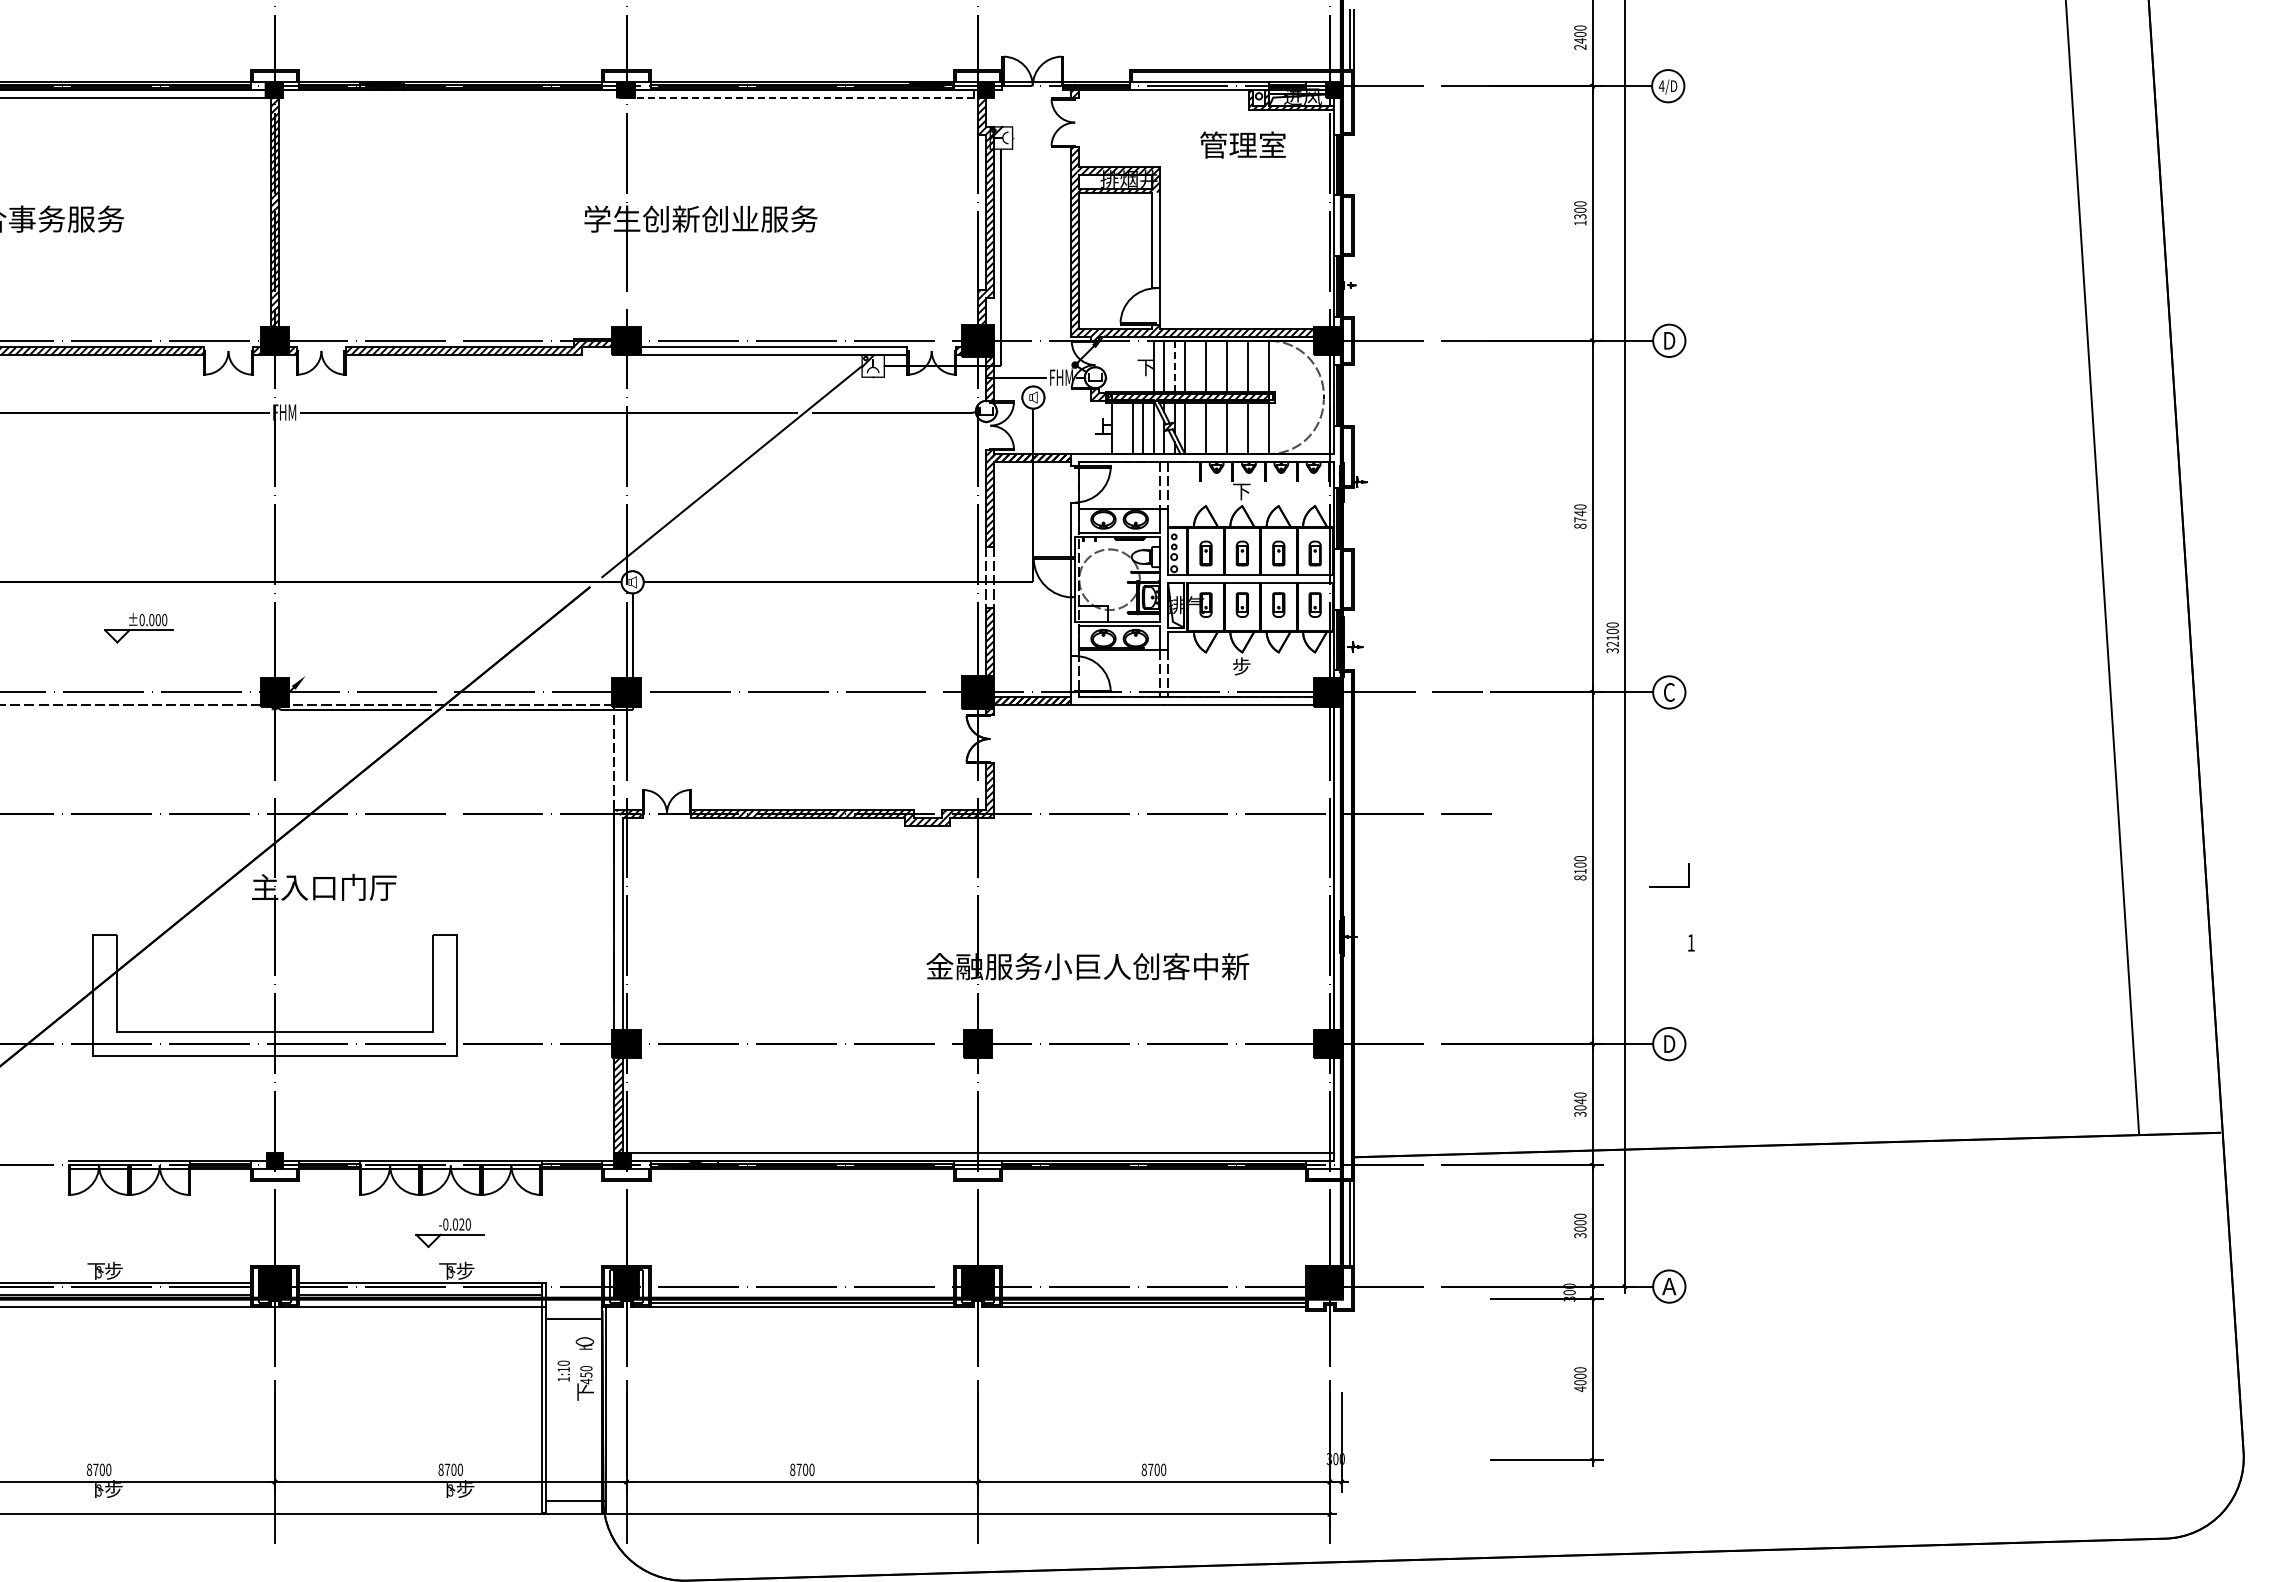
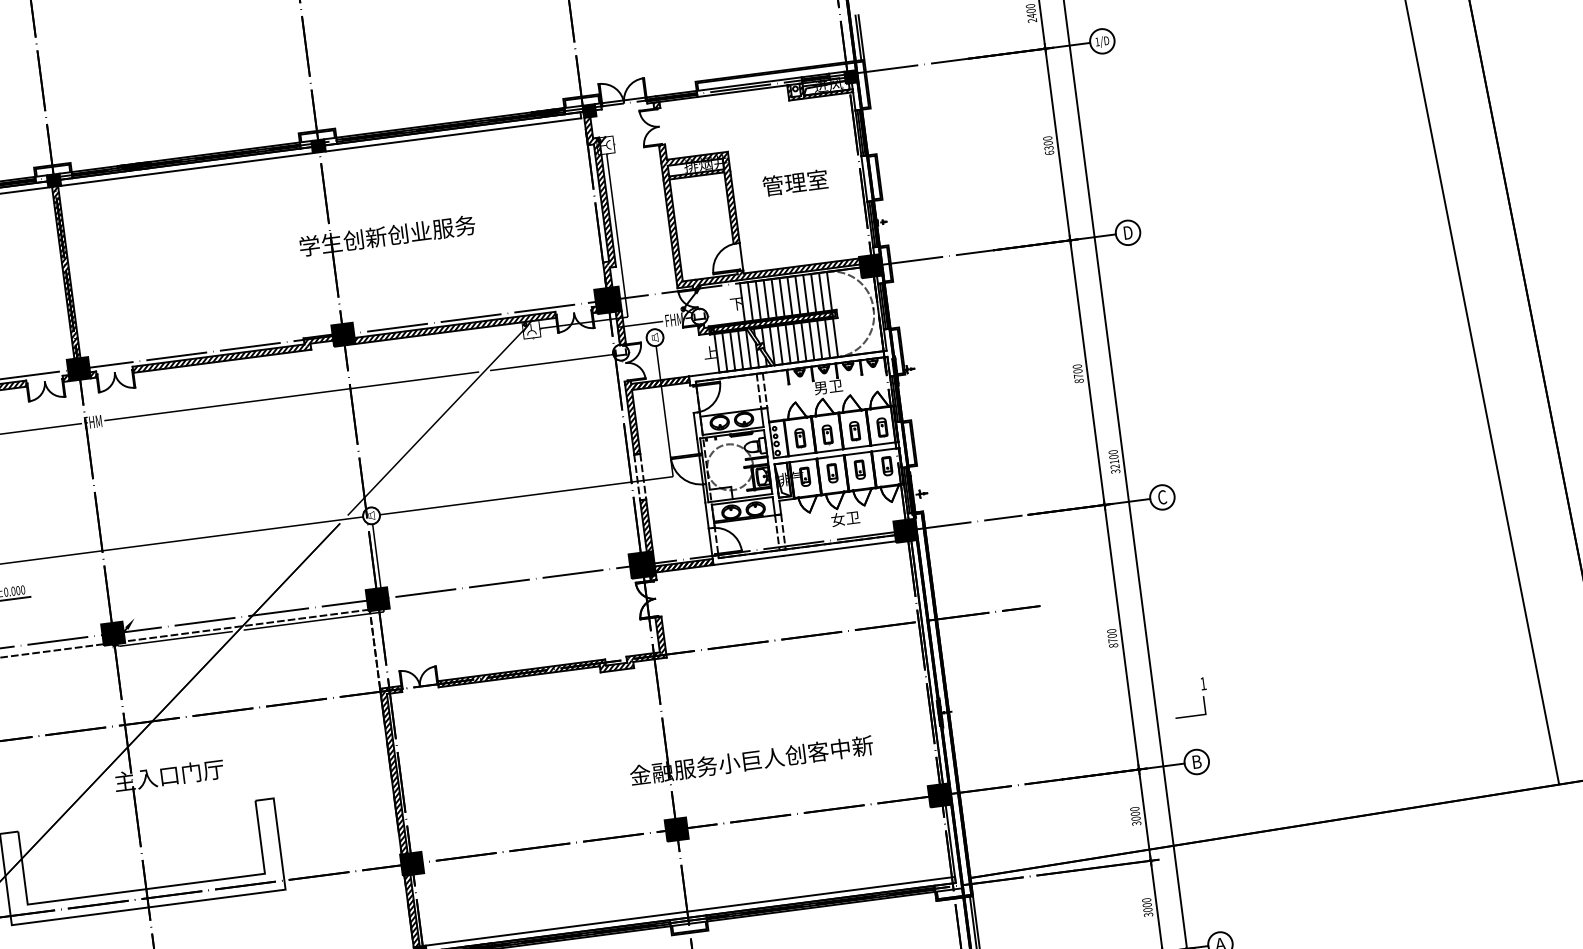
text: (1661, 85) -> (1097, 41), 4/D -> 1/D
line: (450, 98) -> (187, 169), added
line: (804, 98) -> (453, 135), dashed -> solid
text: (1242, 144) -> (794, 182), moved
text: (1580, 222) -> (1049, 152), 1300 -> 6300
hatch: (1155, 240) -> (731, 207), added
hatch: (773, 350) -> (454, 327), added
line: (1195, 365) -> (773, 297), added
line: (1216, 365) -> (789, 295), added
line: (1237, 365) -> (805, 293), added
line: (1258, 365) -> (821, 291), added
line: (1174, 366) -> (758, 300), dashed -> solid
line: (1122, 428) -> (725, 352), added
line: (1195, 428) -> (780, 345), added
line: (1216, 428) -> (795, 343), added
line: (1237, 428) -> (811, 341), added
line: (1258, 428) -> (827, 338), added
text: (1251, 491) -> (828, 387), 下 -> 男卫
text: (1580, 513) -> (1078, 371), 8740 -> 8700
text: (1251, 666) -> (845, 518), 步 -> 女卫
text: (1580, 870) -> (1112, 640), 8100 -> 8700
line: (1669, 886) -> (1190, 715), moved
hatch: (618, 920) -> (393, 771), added
text: (1669, 1043) -> (1196, 761), D -> B
text: (1580, 1101) -> (1135, 813), 3040 -> 3000

